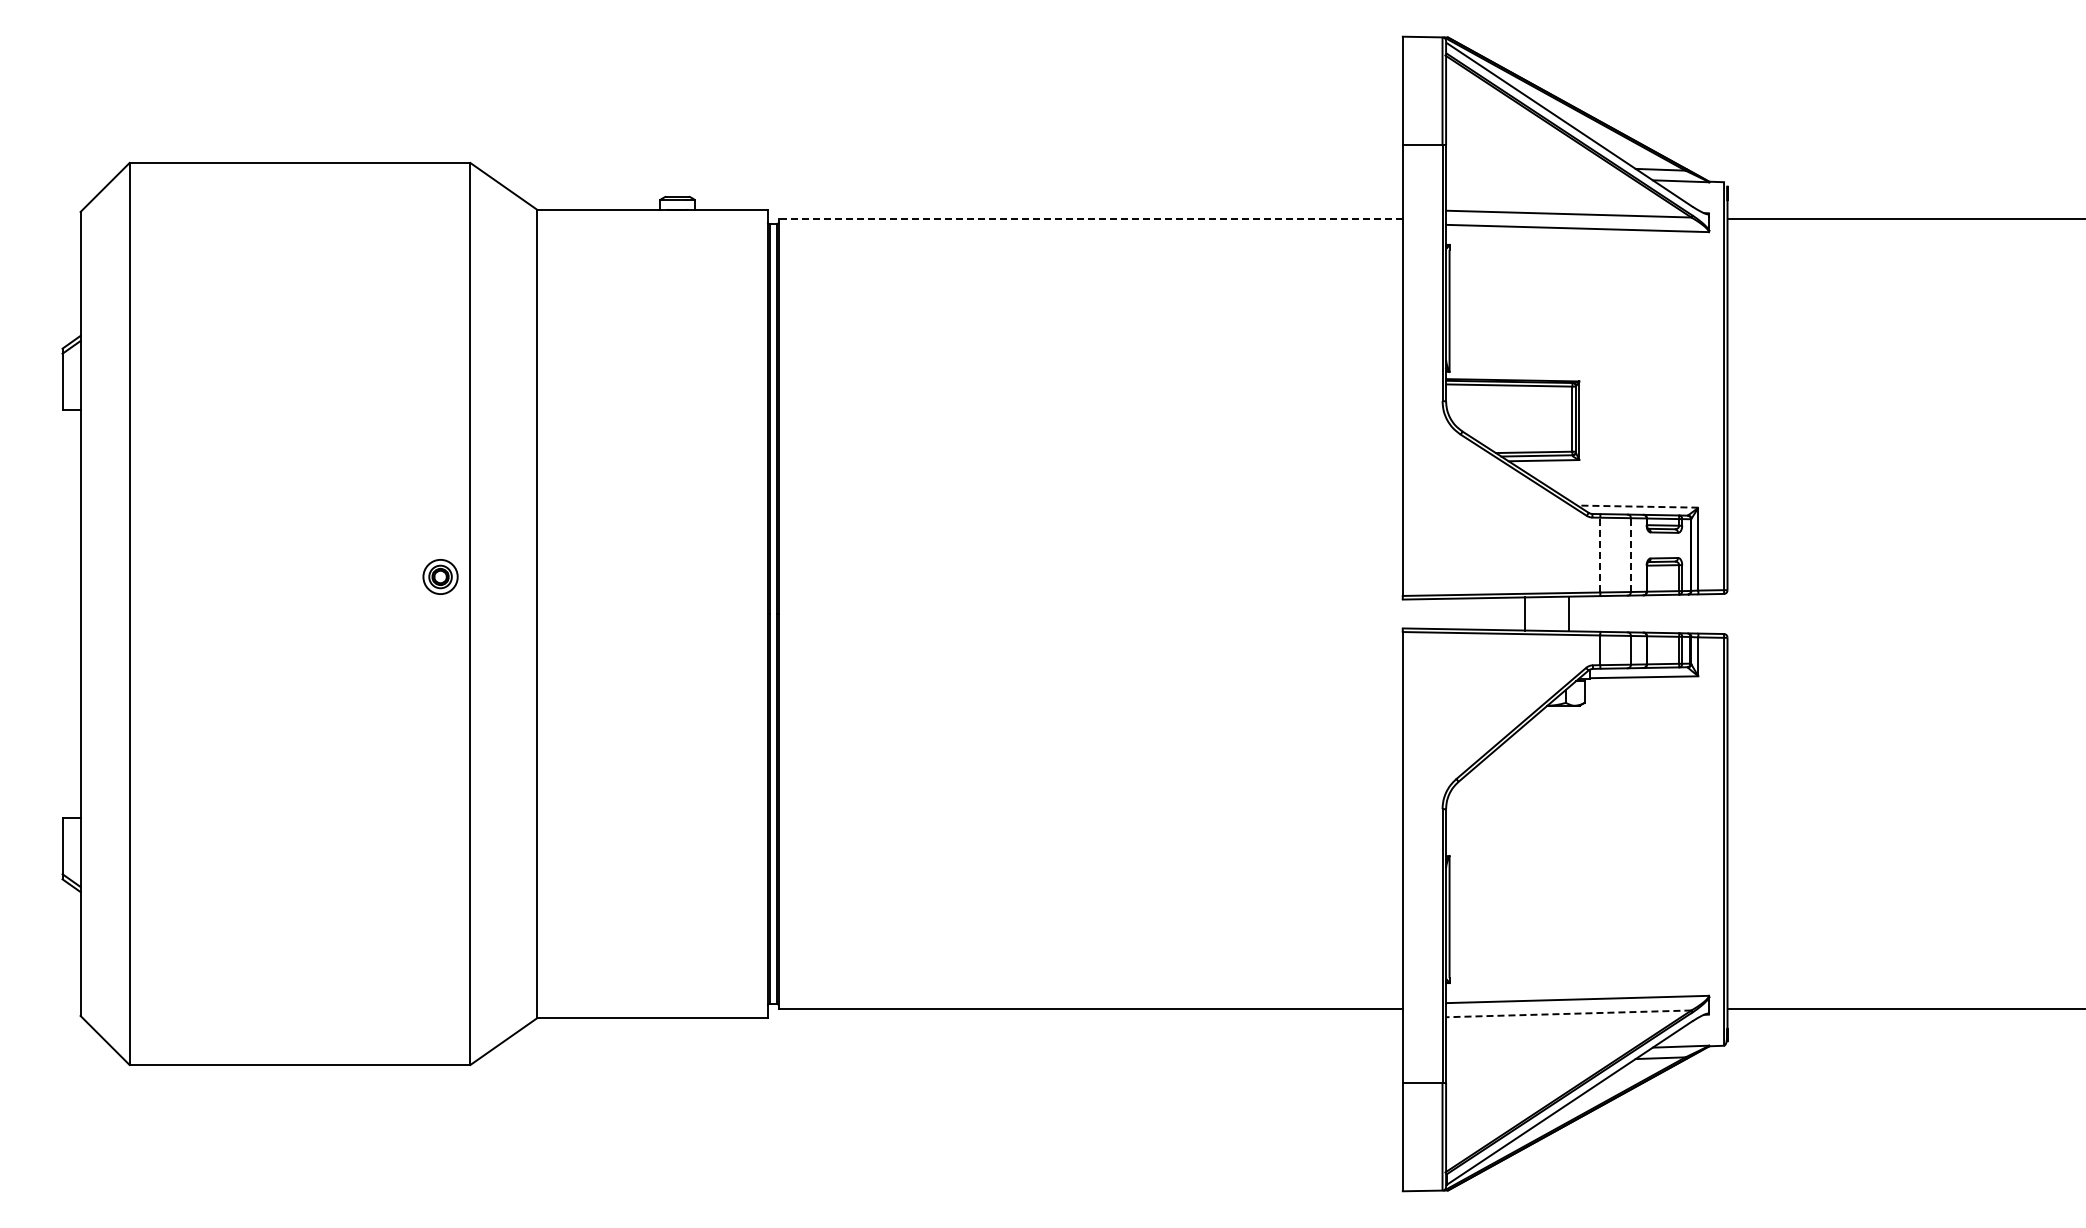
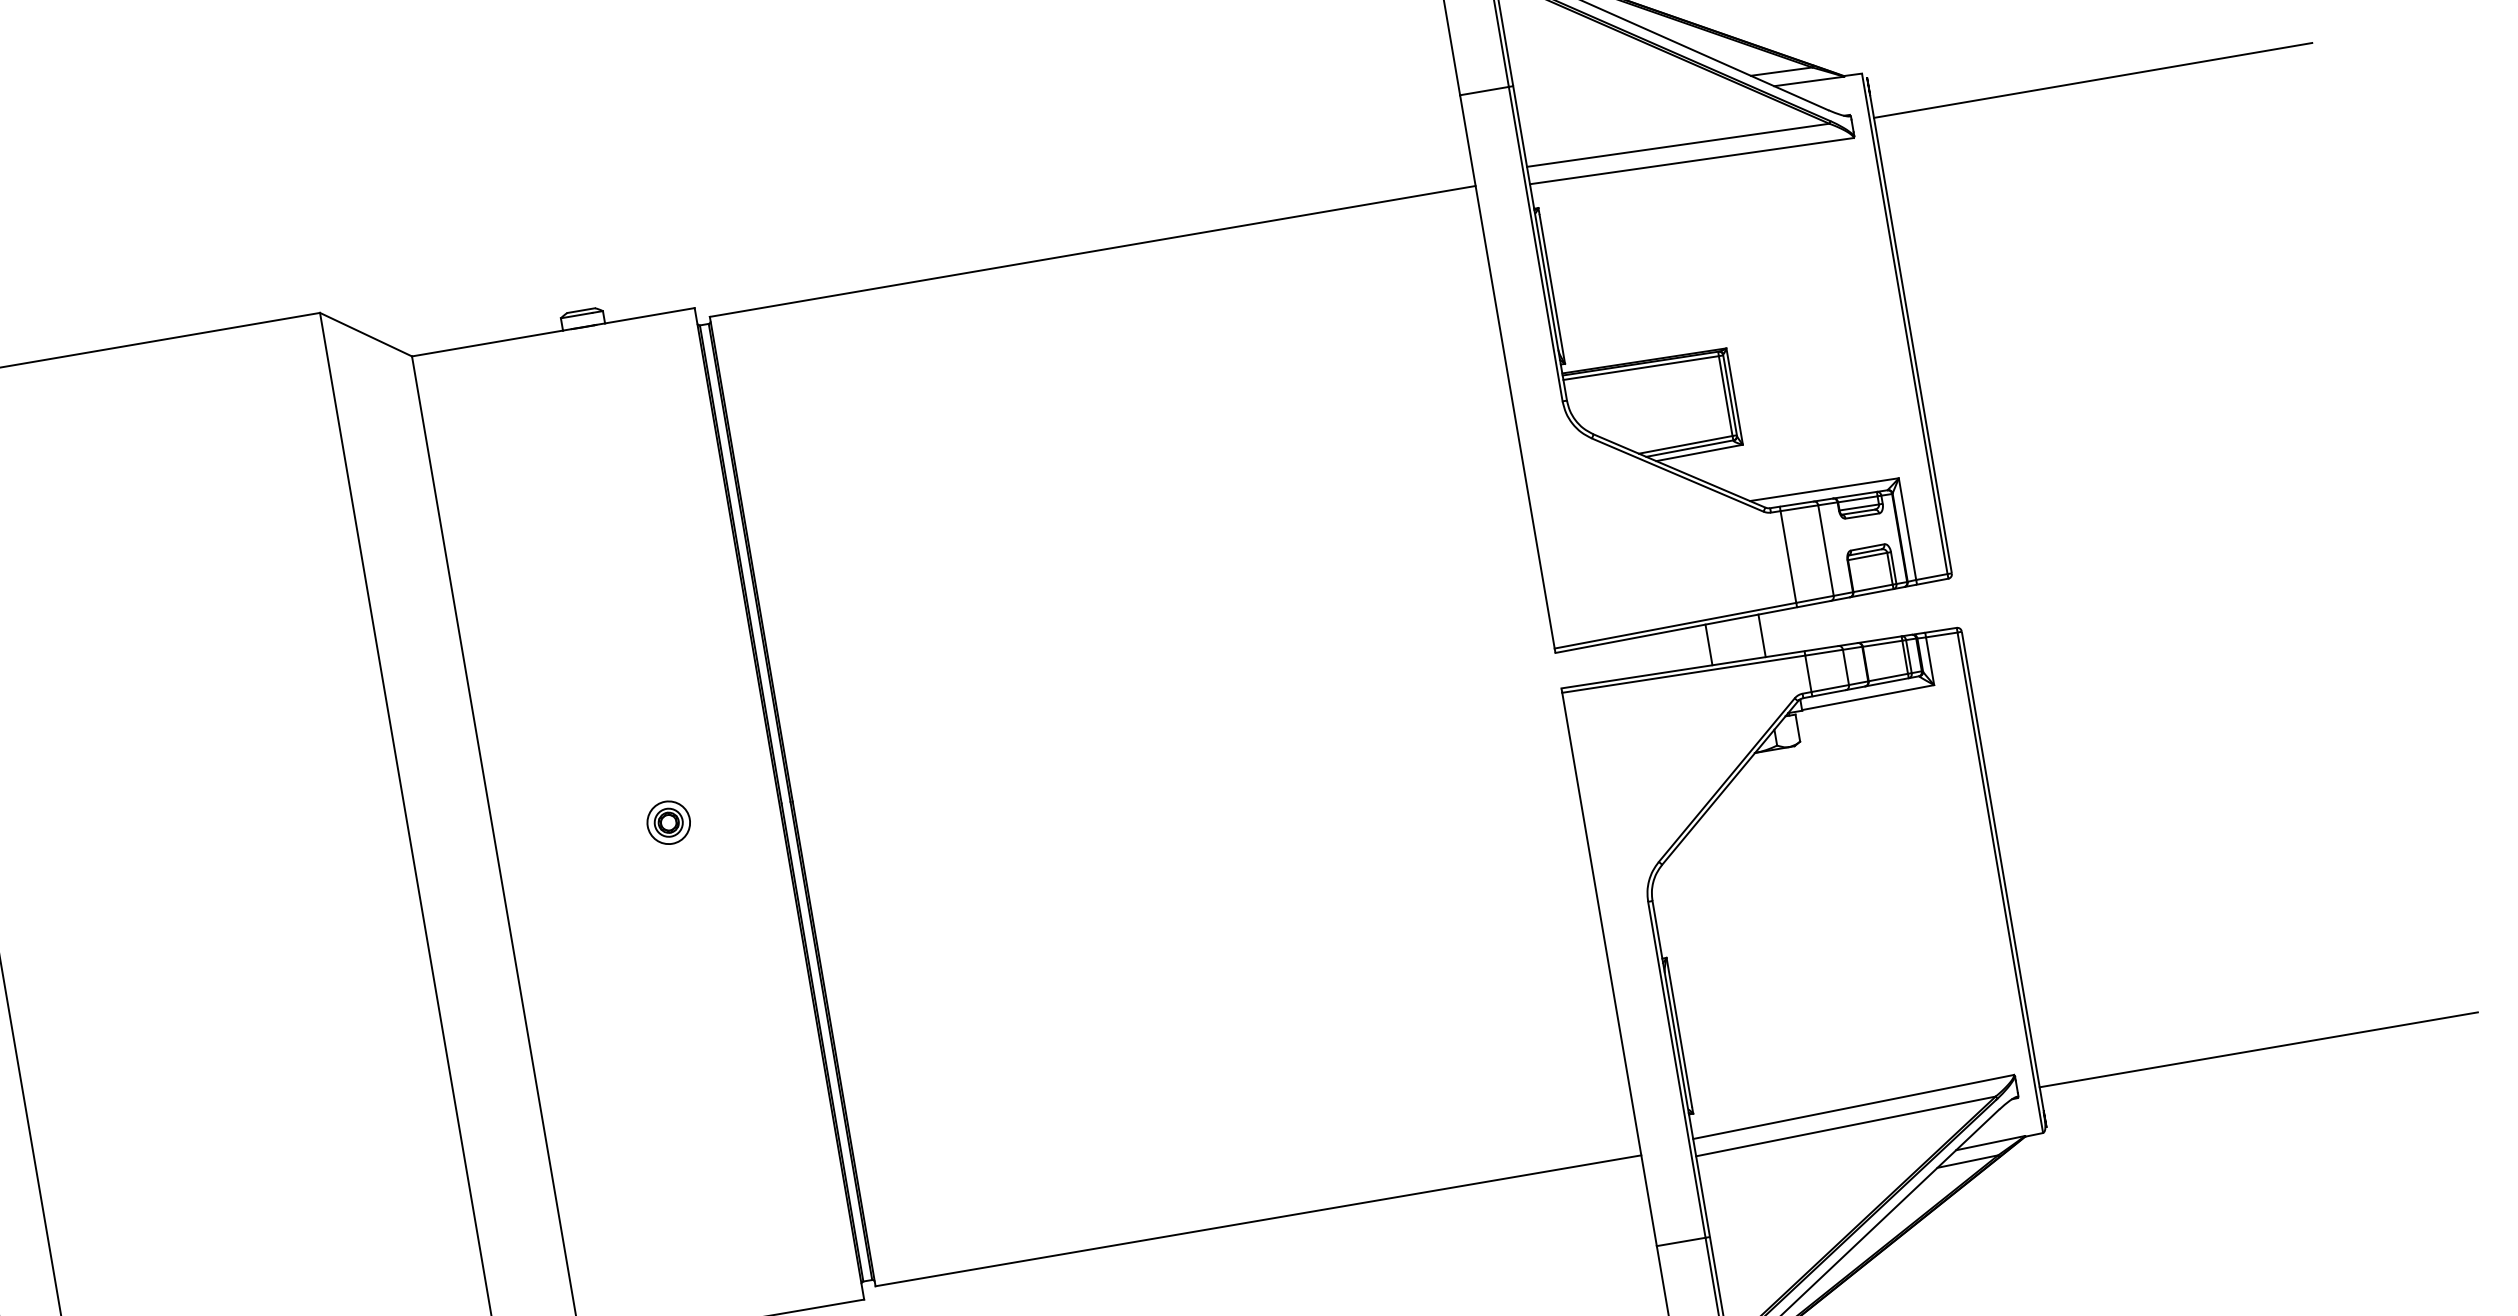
line: (1090, 218) -> (1092, 250), dashed -> solid
line: (1637, 506) -> (1823, 489), dashed -> solid
line: (1600, 554) -> (1788, 556), dashed -> solid
line: (1630, 555) -> (1825, 551), dashed -> solid
part: (440, 576) -> (668, 822), moved
line: (1568, 1013) -> (1845, 1126), dashed -> solid

